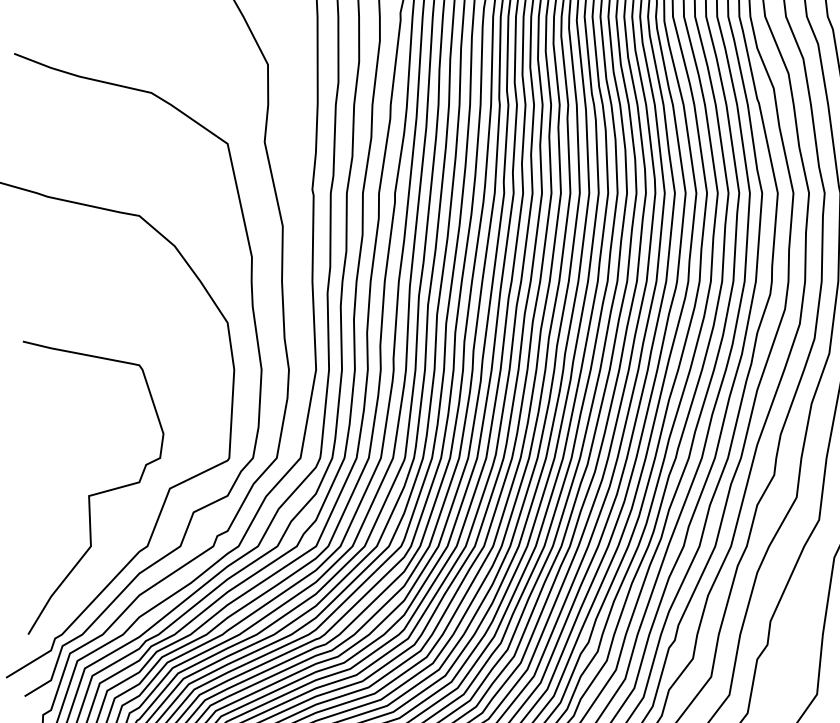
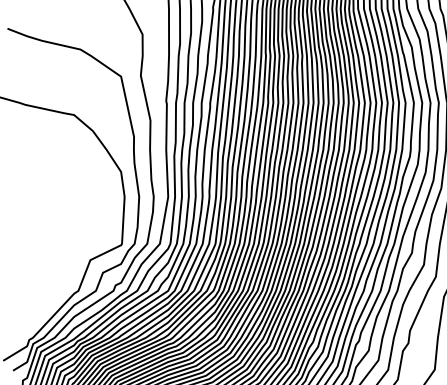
curve: (93, 493) -> (49, 262), removed

